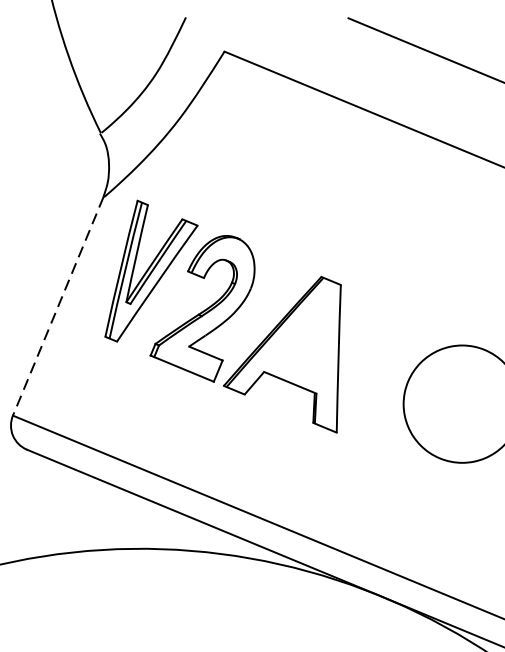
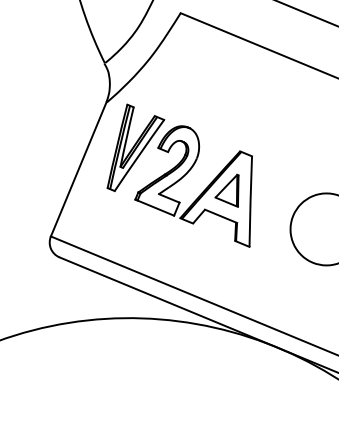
line: (57, 306) -> (78, 169), dashed -> solid
part: (299, 340) -> (226, 190), added

